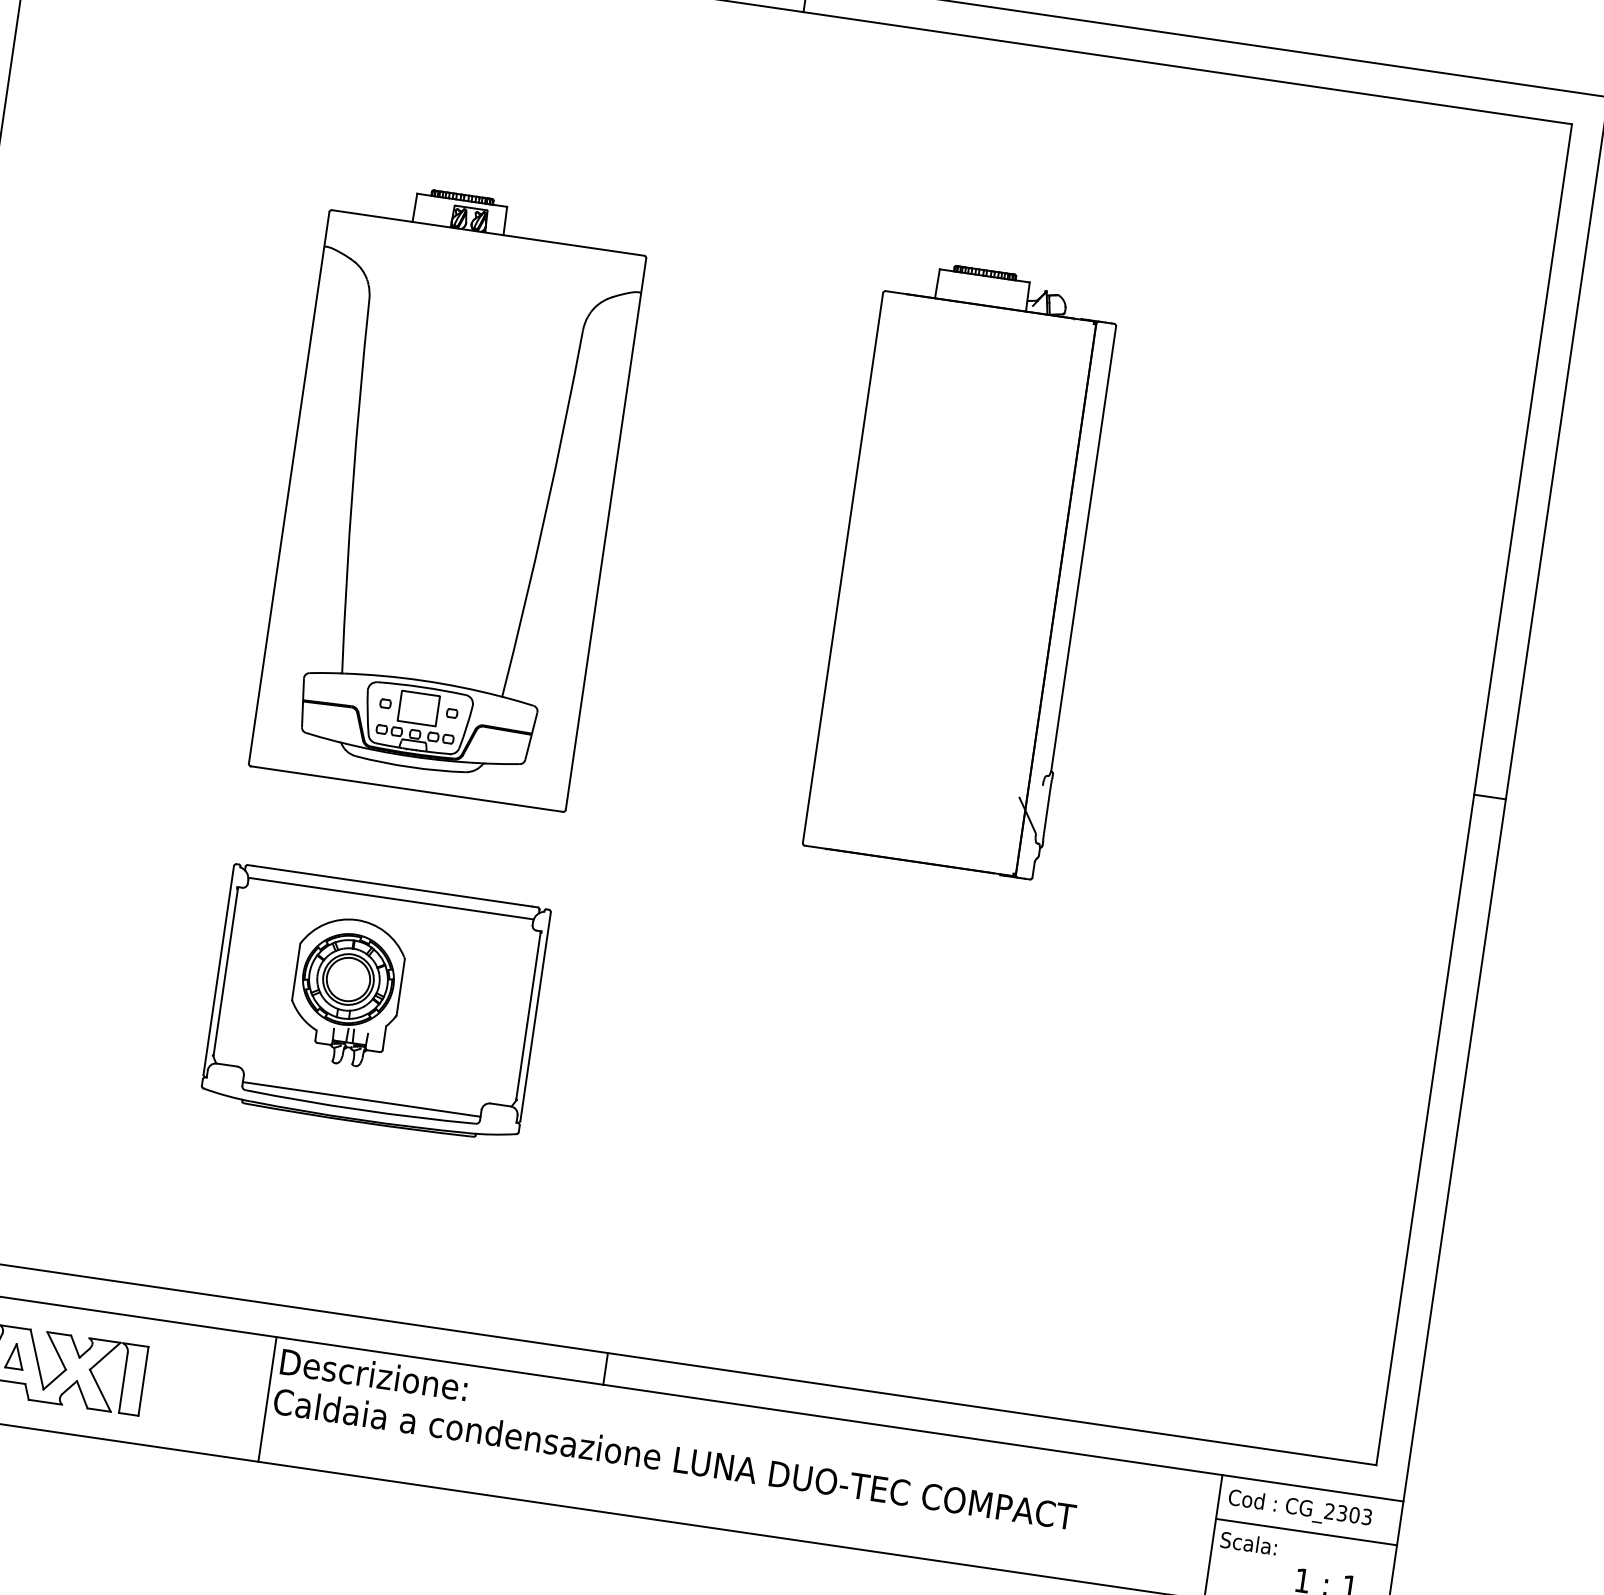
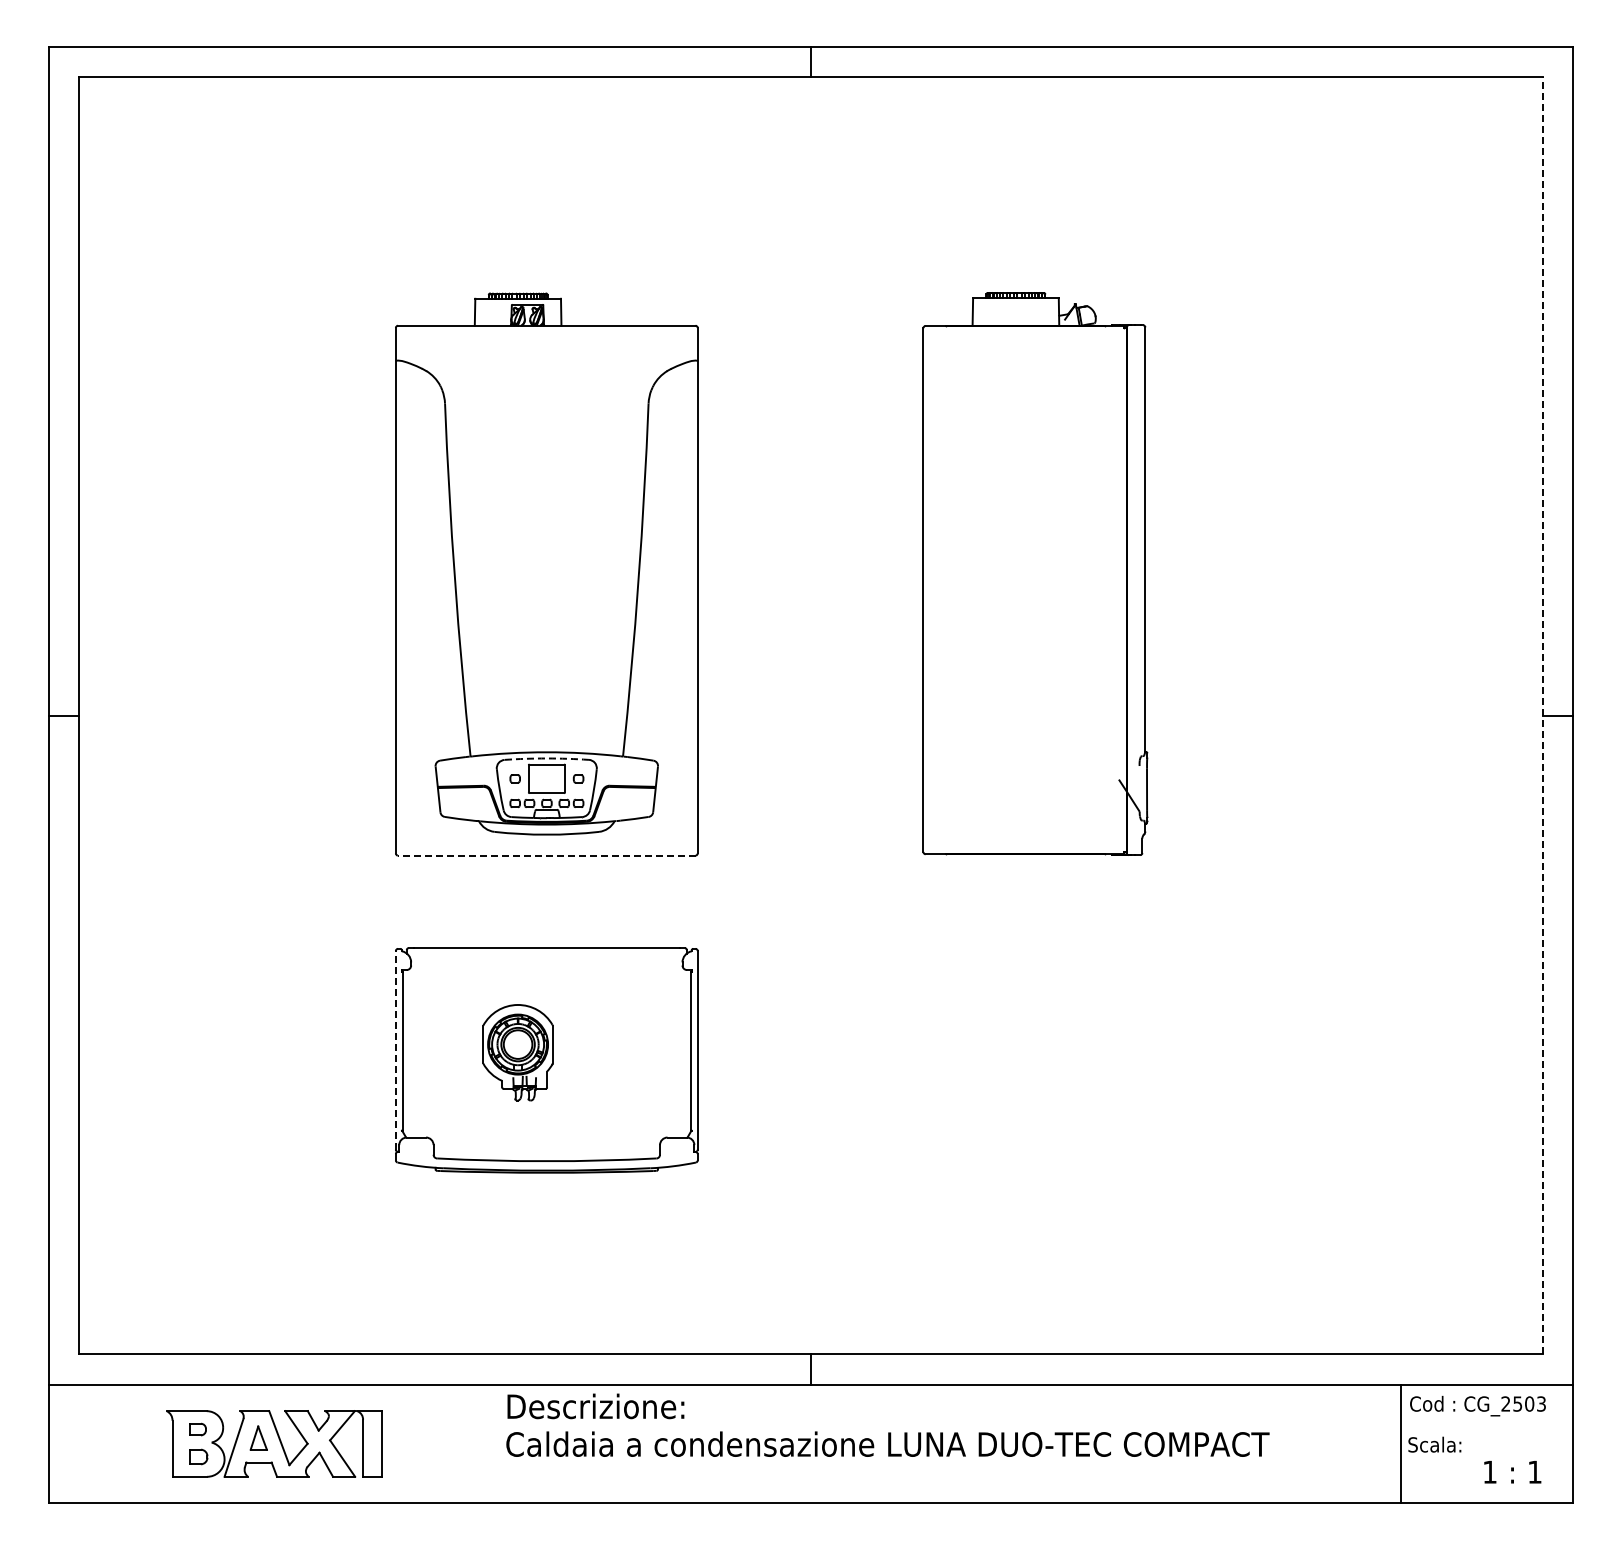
arc: (421, 687) -> (546, 758), solid -> dashed
line: (406, 788) -> (546, 855), solid -> dashed
line: (1474, 794) -> (1543, 715), solid -> dashed
line: (390, 898) -> (546, 959), removed
line: (218, 969) -> (395, 1049), solid -> dashed
part: (346, 991) -> (517, 1052), size x0.7
line: (361, 1099) -> (546, 1151), removed
line: (267, 1398) -> (499, 1443), removed
text: (1341, 1512) -> (1517, 1403), CG_2303 -> CG_2503
line: (1305, 1532) -> (1486, 1426), removed

